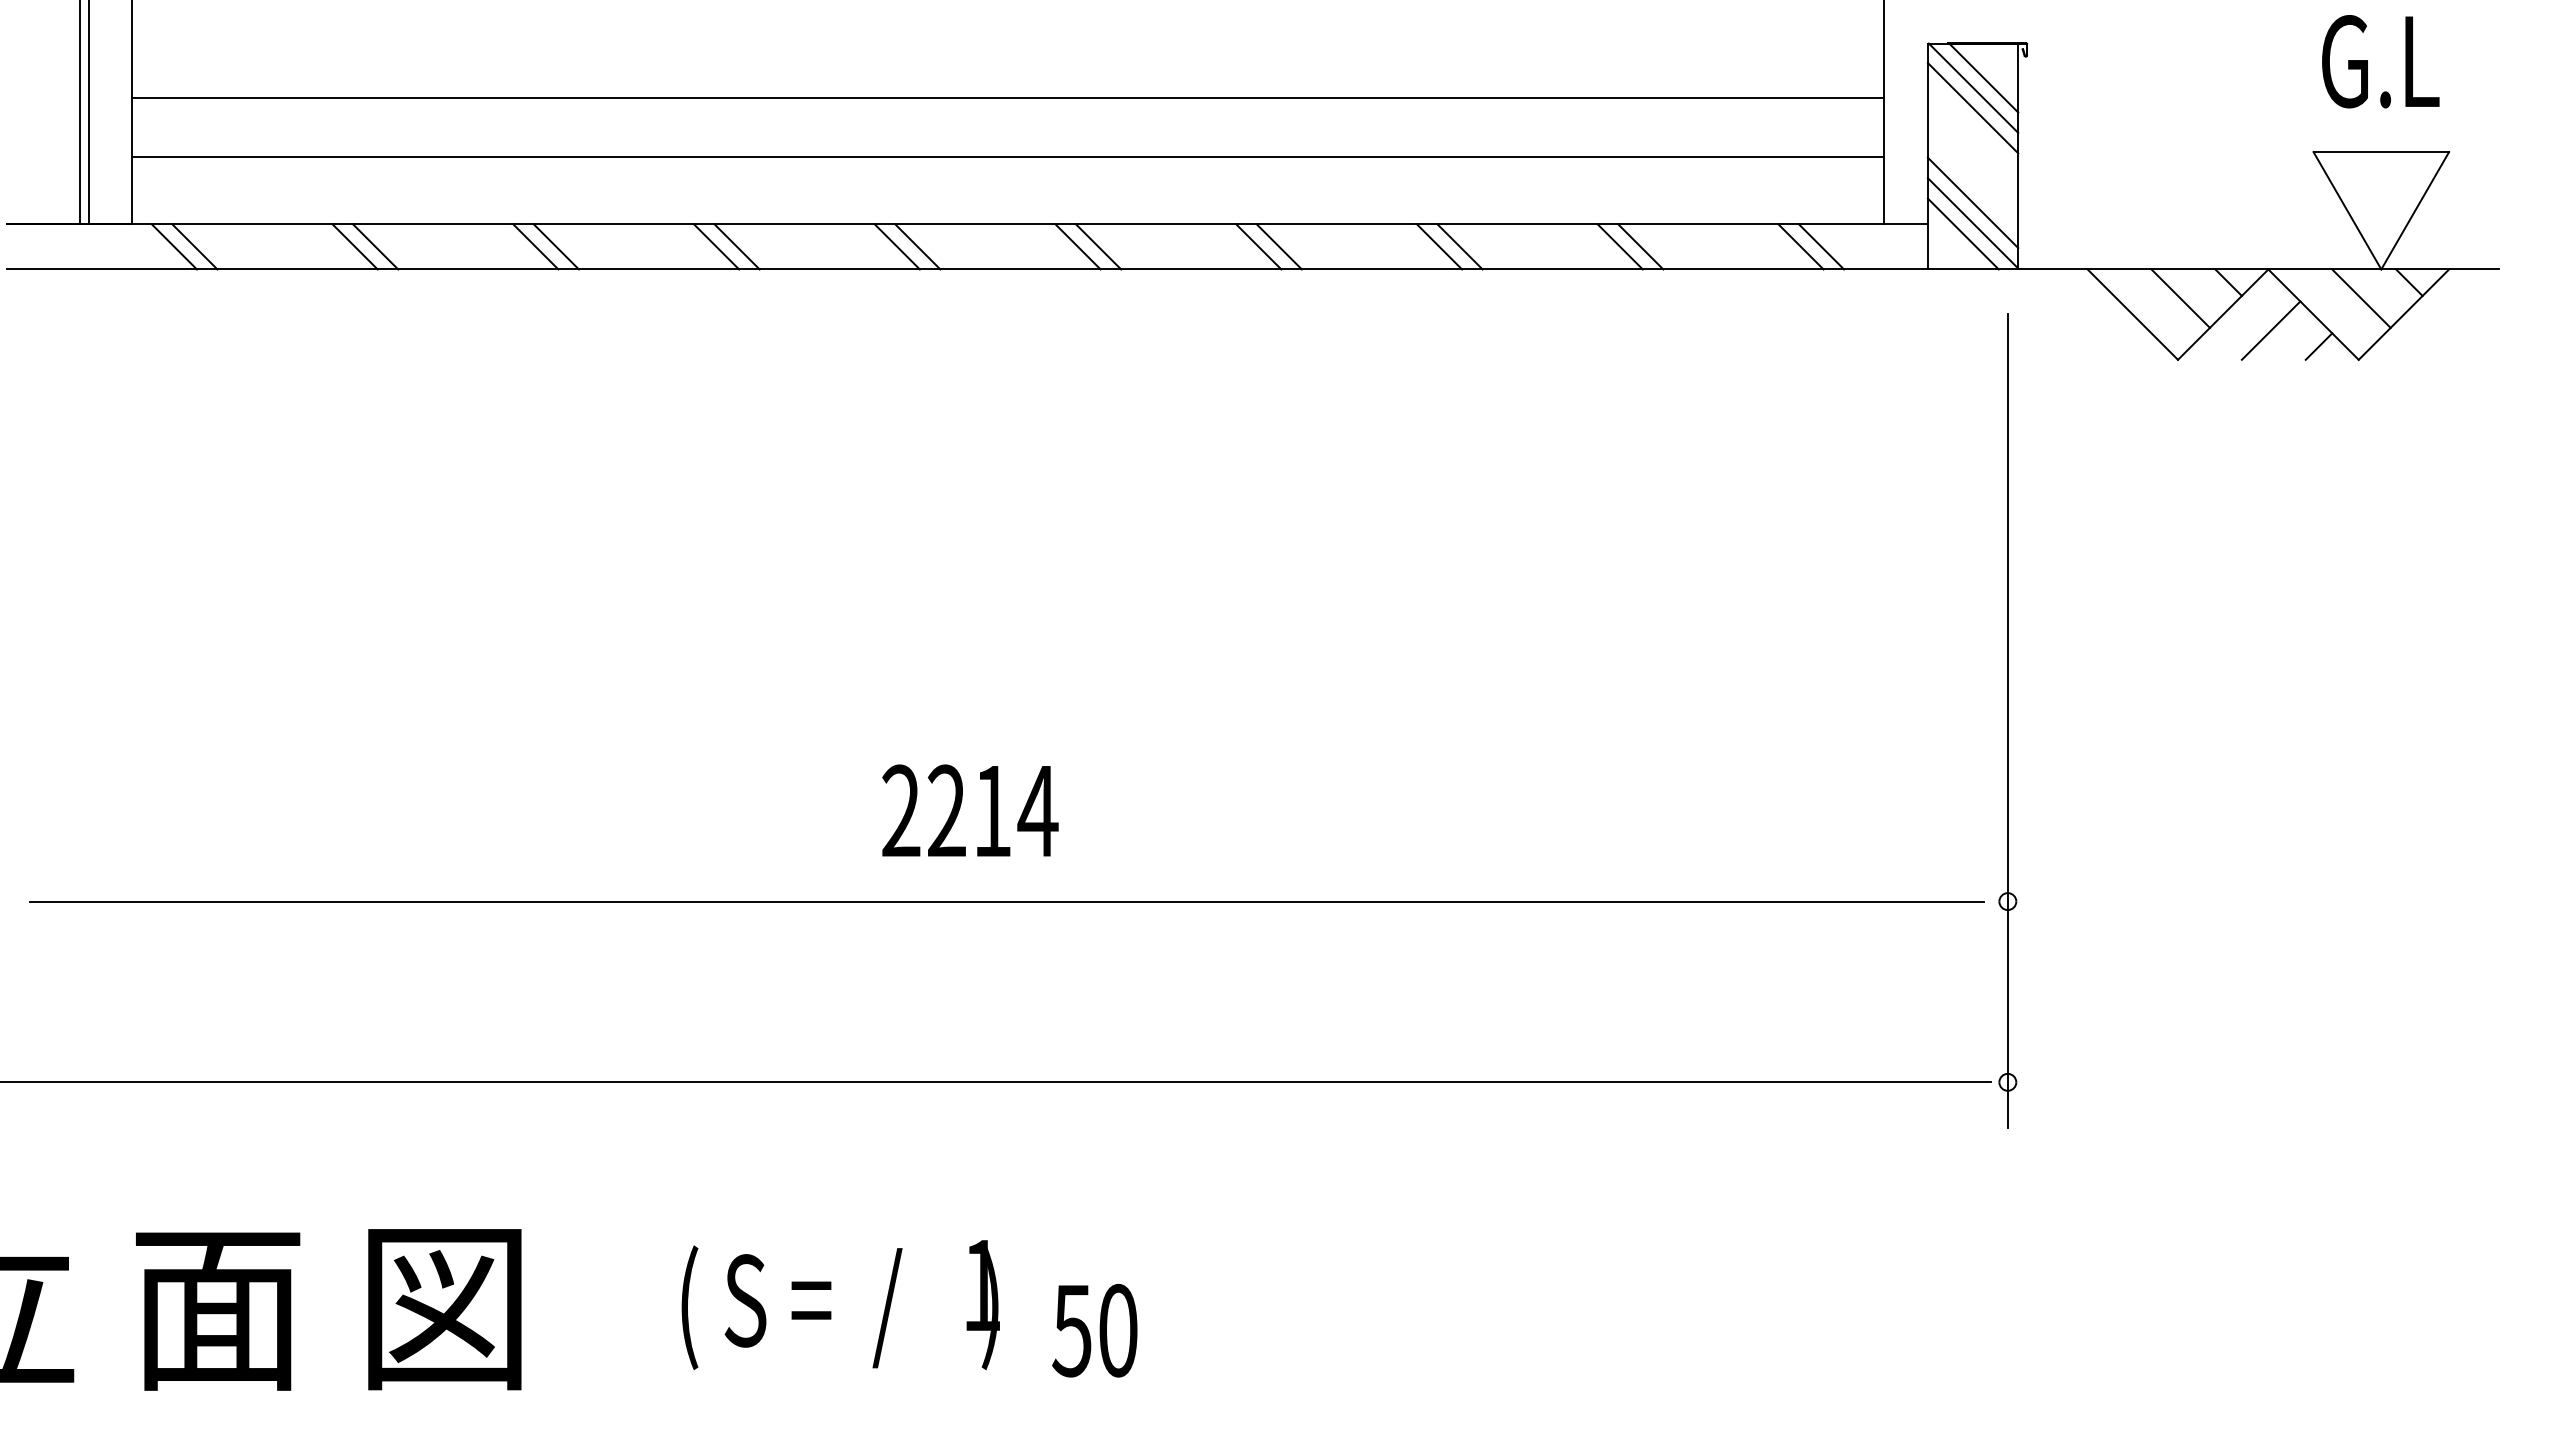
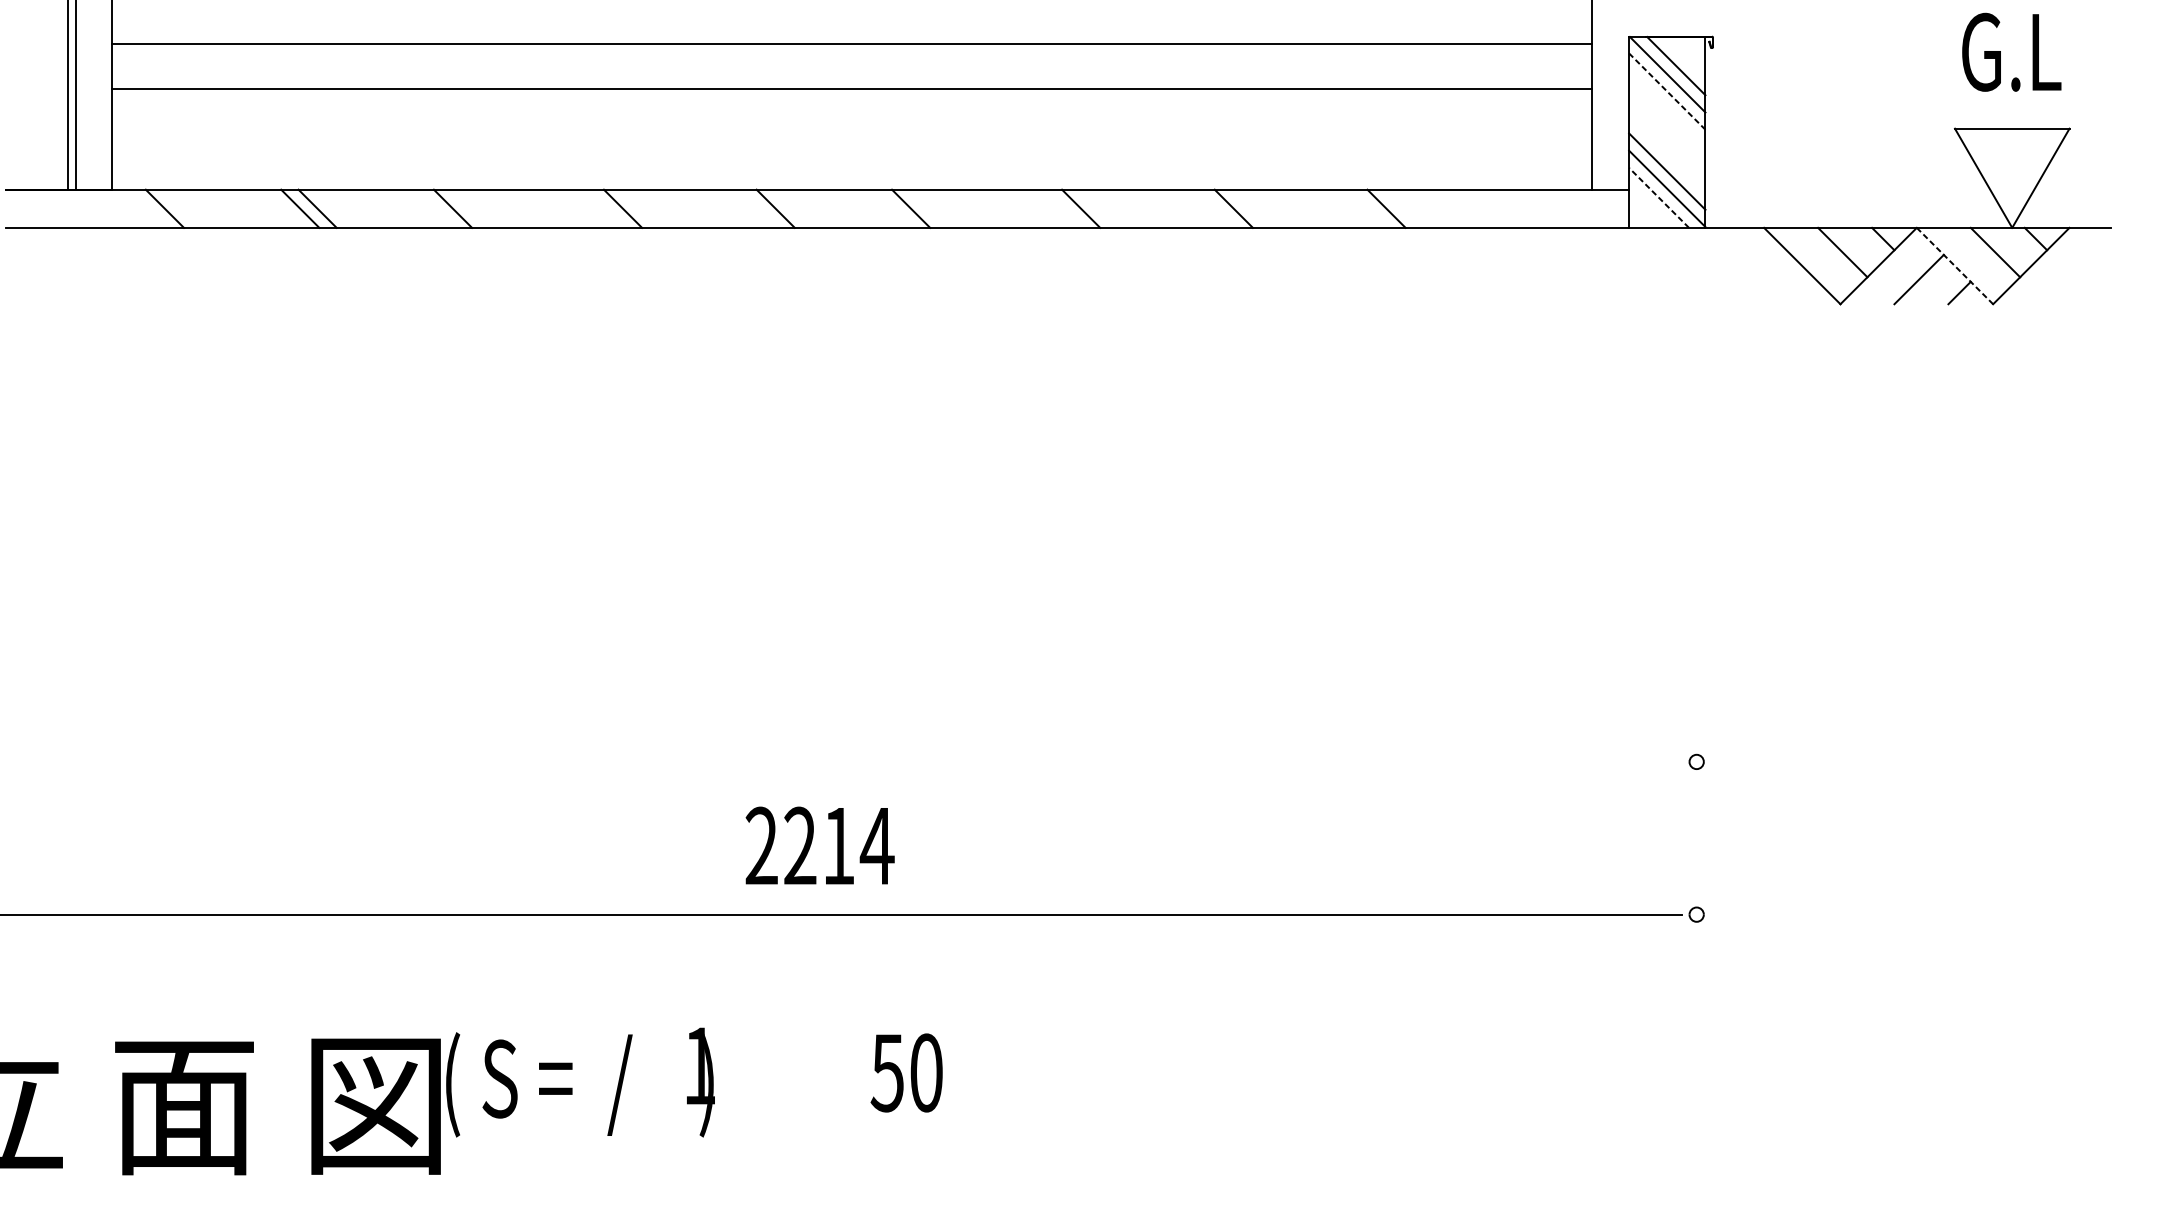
line: (1007, 98) -> (851, 44), moved
line: (1973, 108) -> (1667, 91), solid -> dashed
line: (1007, 156) -> (851, 89), moved
line: (1962, 233) -> (1658, 197), solid -> dashed
line: (173, 246) -> (146, 208), removed
line: (555, 246) -> (469, 208), removed
line: (716, 246) -> (605, 208), removed
line: (896, 246) -> (757, 208), removed
line: (1098, 246) -> (928, 208), removed
line: (1258, 246) -> (1063, 208), removed
line: (1439, 246) -> (1216, 208), removed
line: (1619, 246) -> (1368, 208), removed
line: (1800, 246) -> (1521, 208), removed
line: (1821, 246) -> (1539, 208), removed
line: (2313, 314) -> (1954, 265), solid -> dashed
line: (2007, 720) -> (1696, 608), removed
text: (970, 810) -> (820, 845), moved
line: (1006, 901) -> (850, 761), removed
text: (840, 1305) -> (580, 1082), moved
text: (1094, 1330) -> (906, 1072), moved

